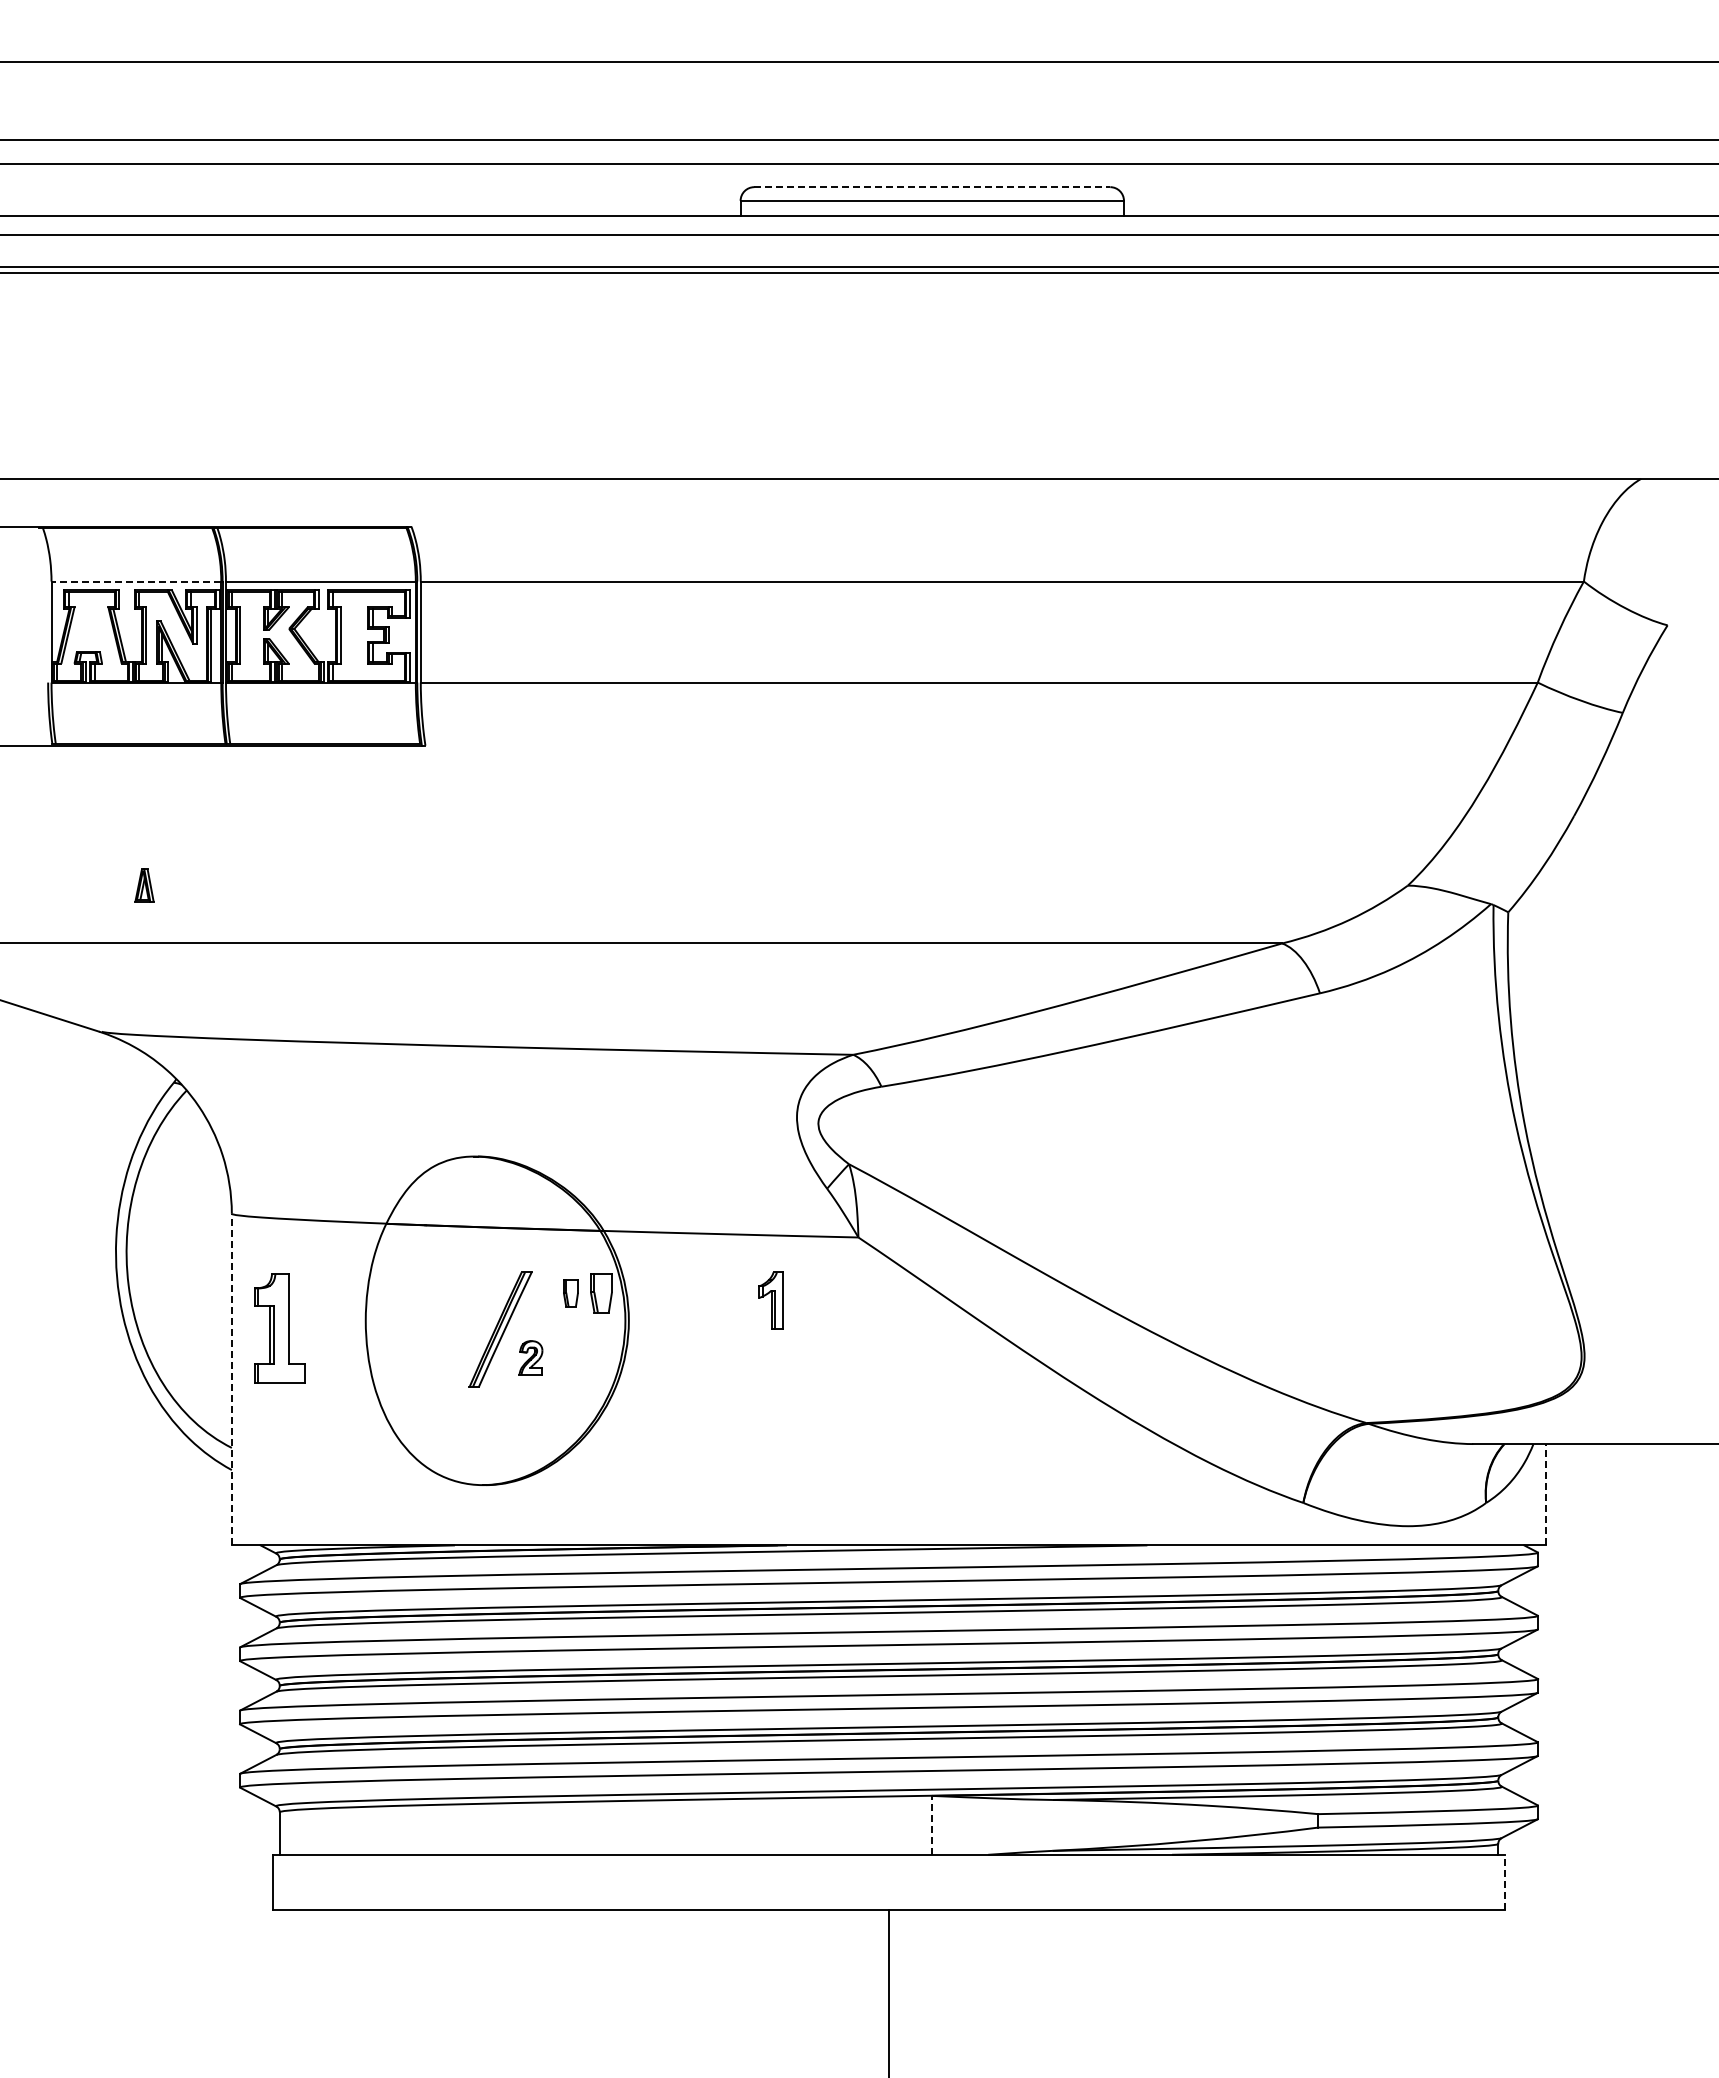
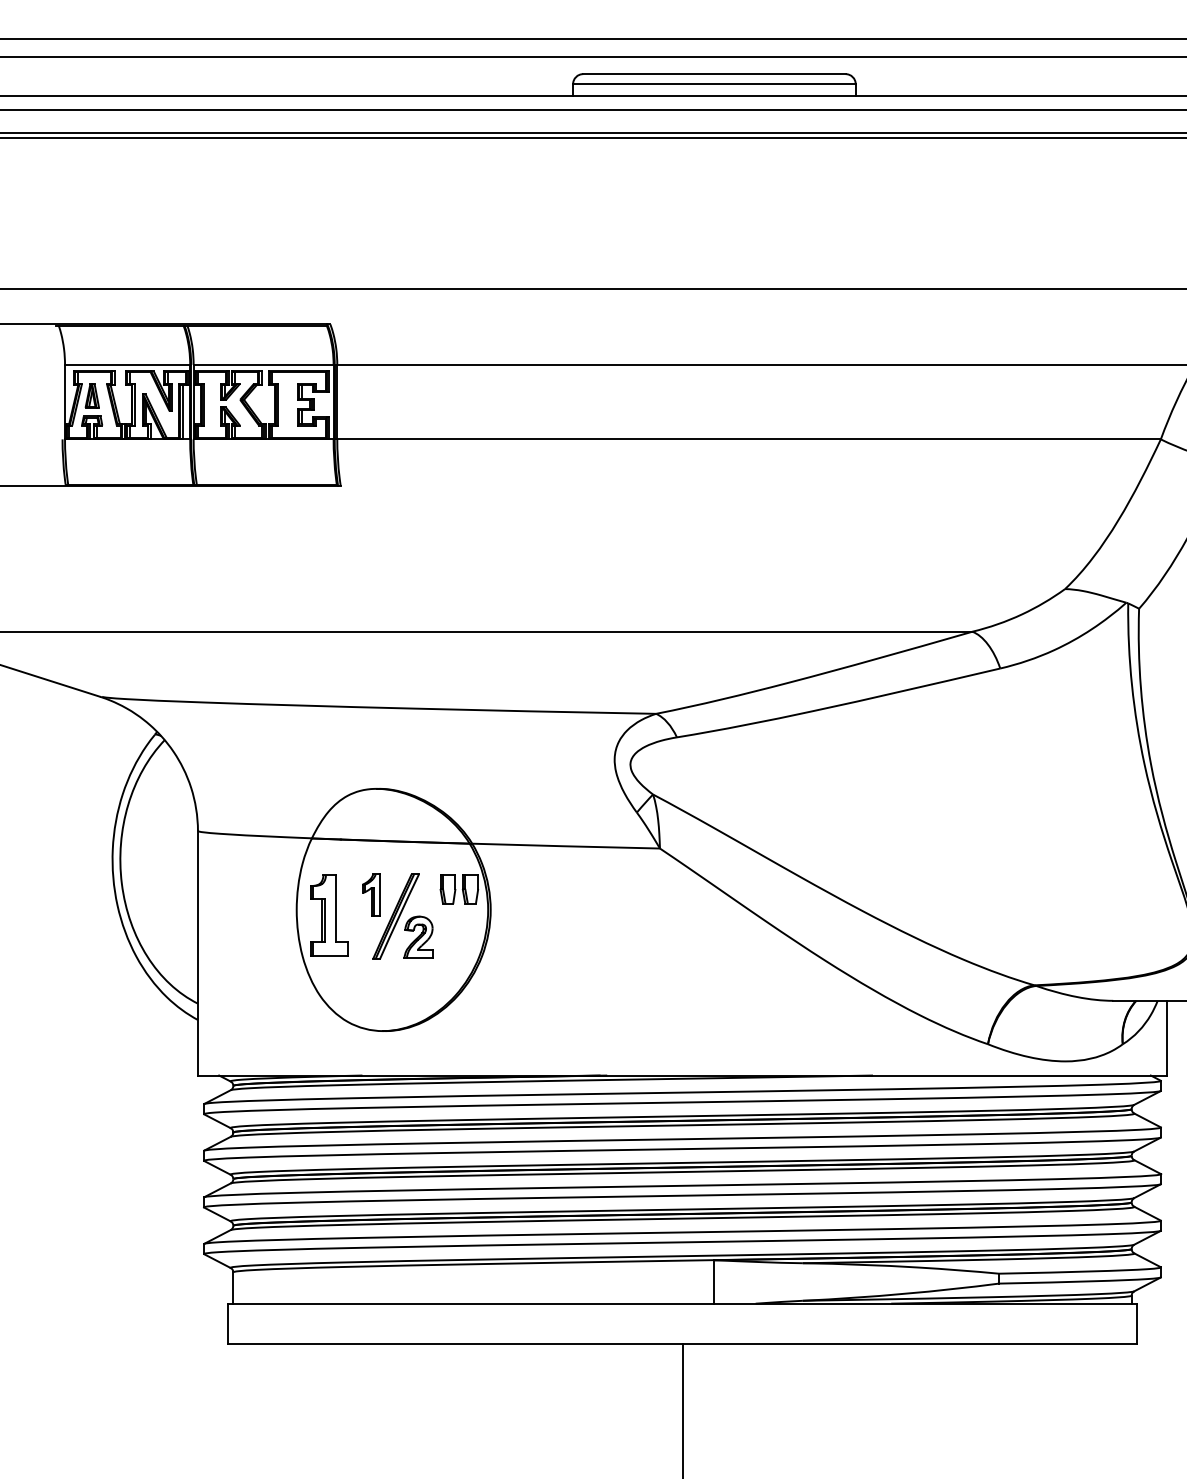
line: (932, 187) -> (714, 74), dashed -> solid
line: (136, 581) -> (127, 364), dashed -> solid
part: (144, 885) -> (92, 395), moved
part: (570, 1293) -> (447, 889), size x1.43
part: (770, 1300) -> (370, 894), moved
part: (279, 1328) -> (328, 915), moved
part: (530, 1357) -> (418, 937), size x1.67
line: (231, 1379) -> (197, 953), dashed -> solid
line: (1546, 1494) -> (1167, 1038), dashed -> solid
line: (931, 1824) -> (713, 1281), dashed -> solid
line: (1505, 1881) -> (1137, 1323), dashed -> solid

